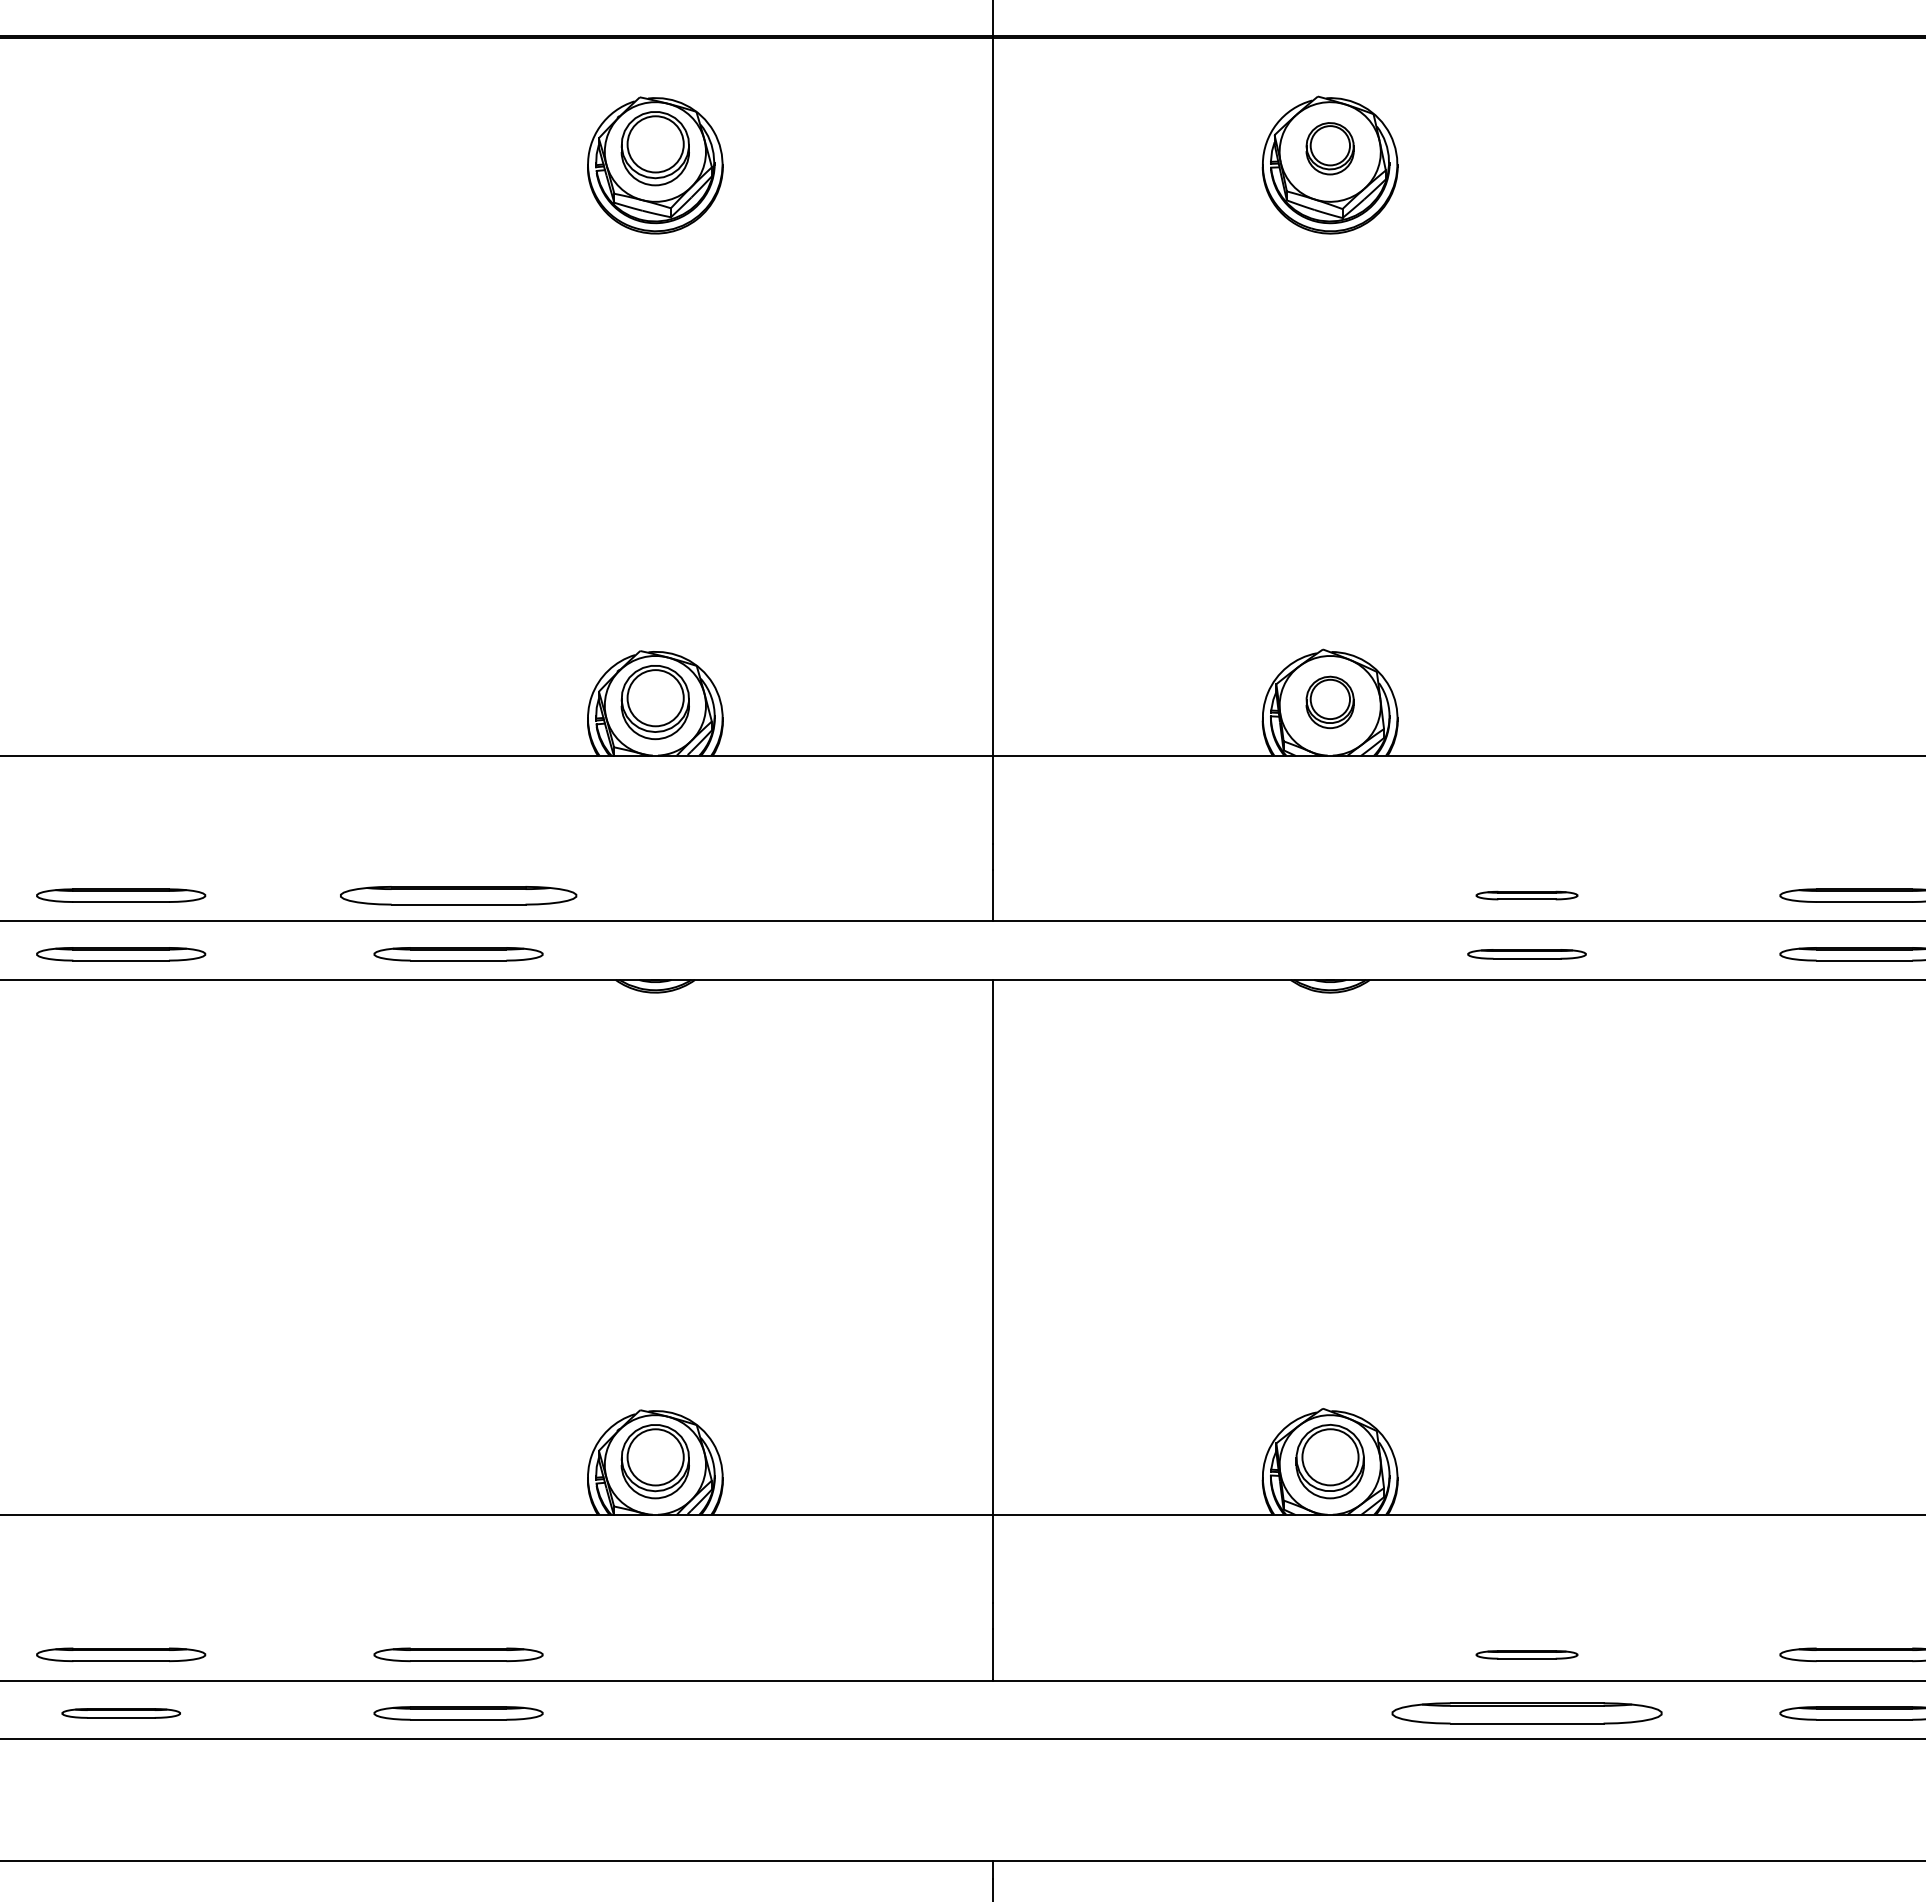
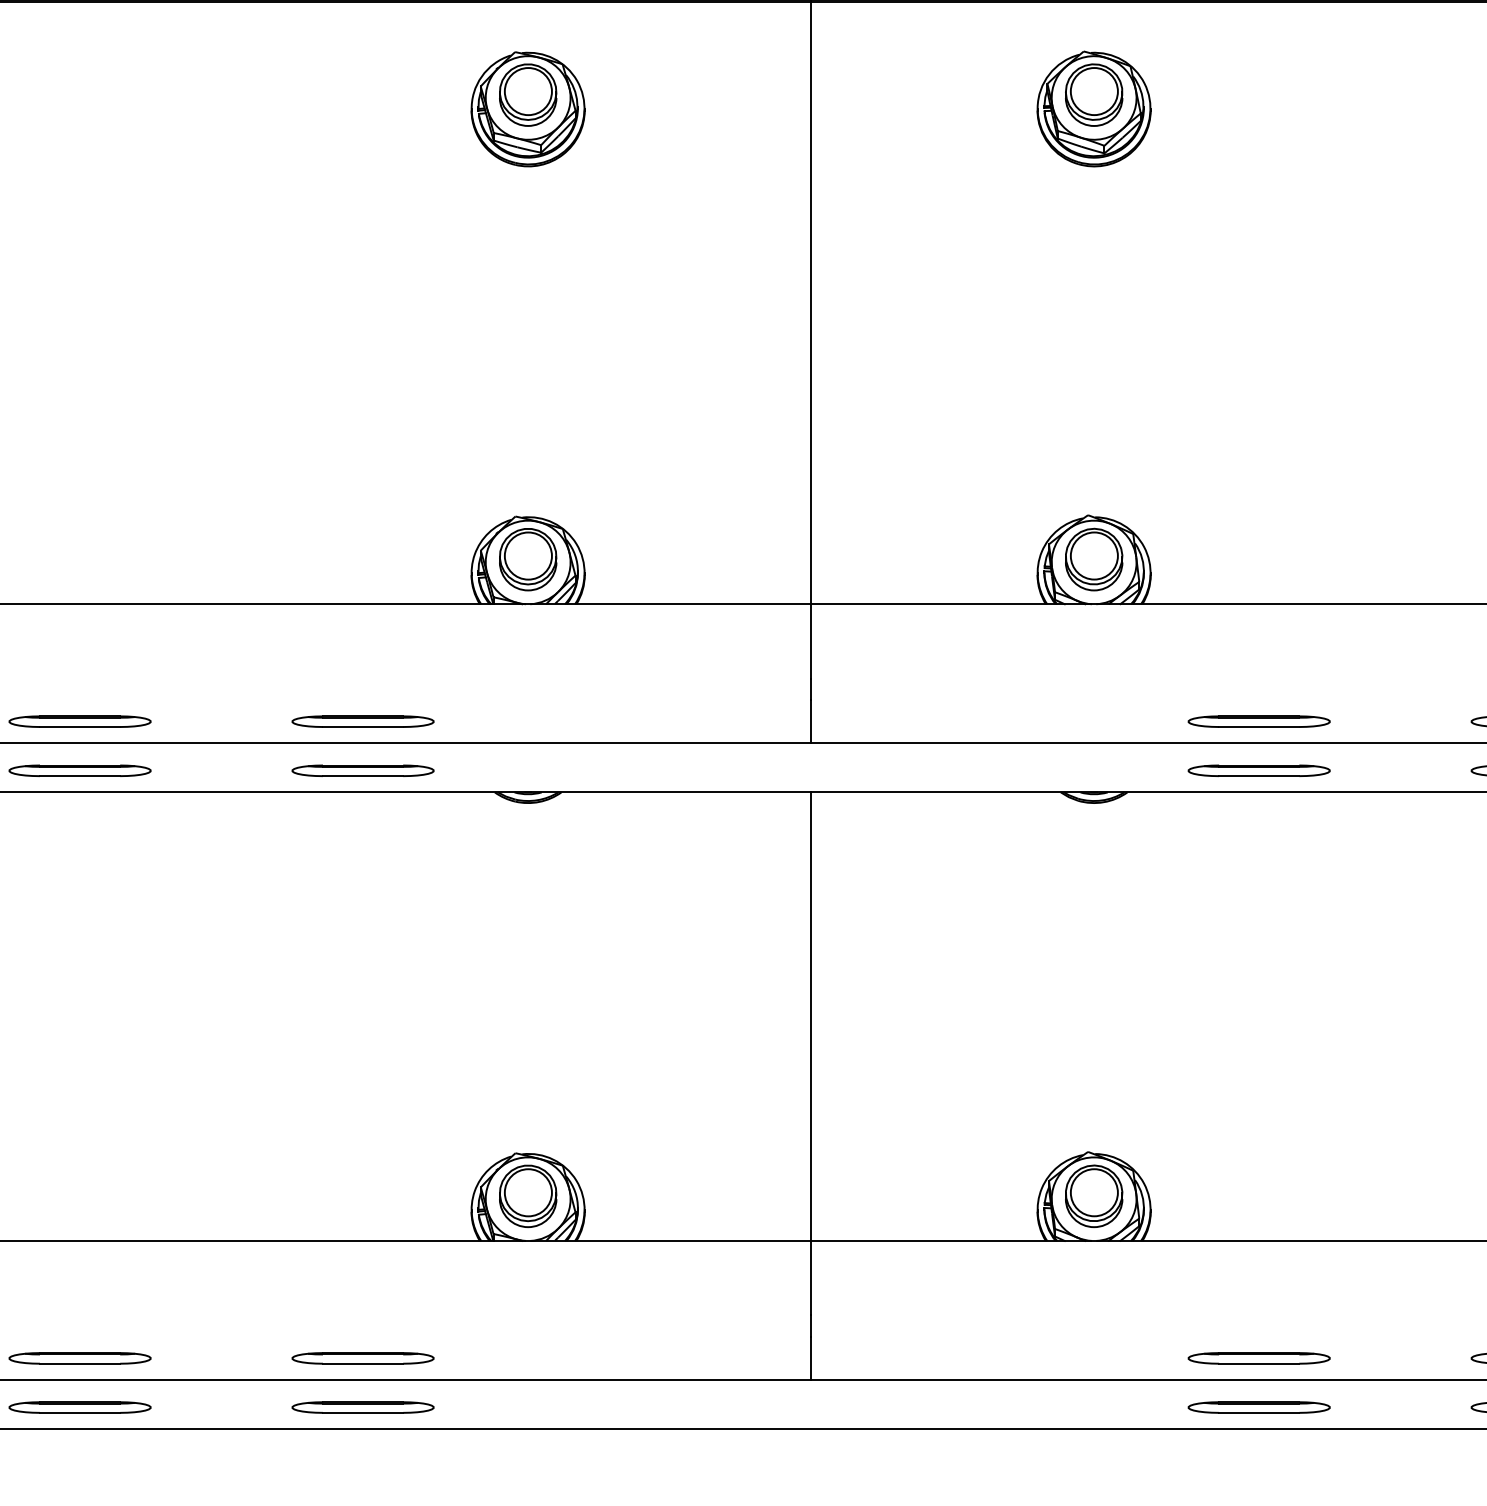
part: (1329, 148) -> (1093, 95), size x1.43
part: (1329, 702) -> (1093, 559), size x1.43
part: (458, 895) -> (363, 721), size x0.71
part: (1526, 895) -> (1258, 721), size x1.67
part: (1526, 954) -> (1258, 771), size x1.43
part: (1526, 1654) -> (1258, 1358), size x1.67
part: (121, 1713) -> (80, 1407), size x1.43
part: (1526, 1713) -> (1258, 1407), size x0.62

